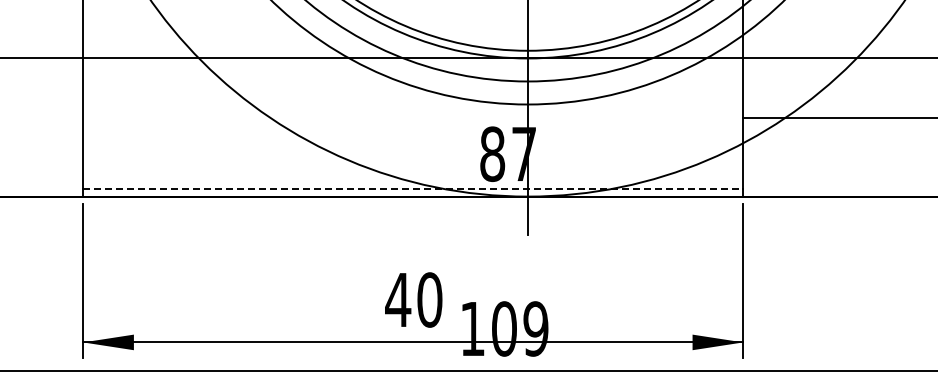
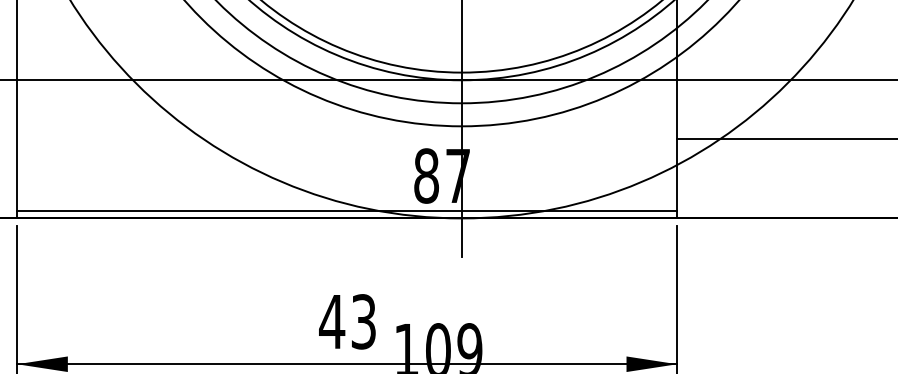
line: (413, 188) -> (347, 210), dashed -> solid
text: (429, 299) -> (363, 321), 40 -> 43

